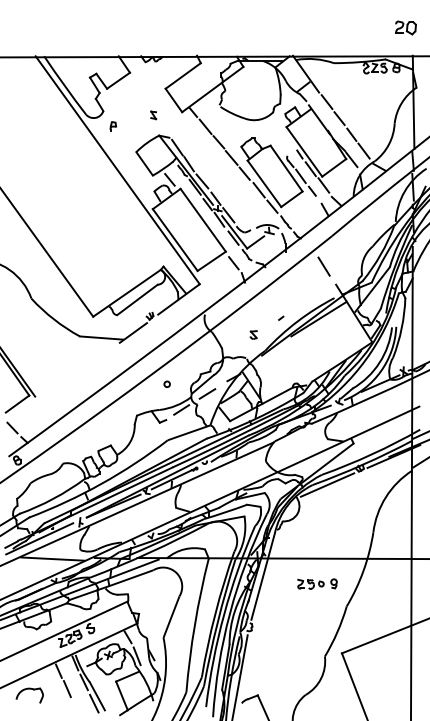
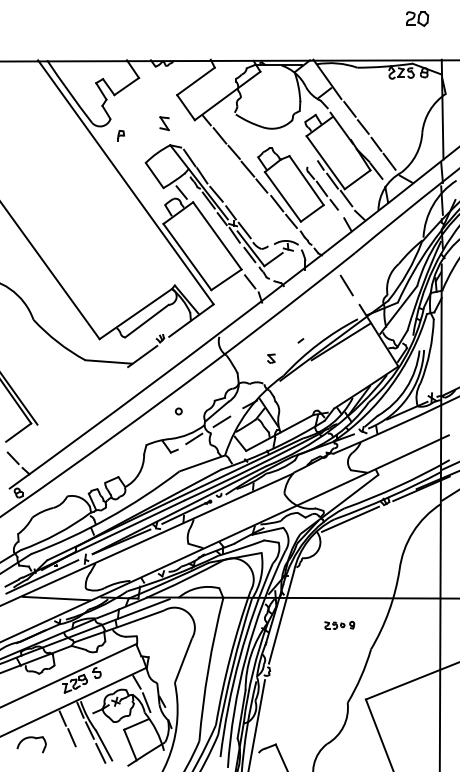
part: (406, 27) -> (417, 18), moved
part: (152, 115) -> (163, 123), size x1.6
part: (317, 584) -> (339, 625), size x0.7

